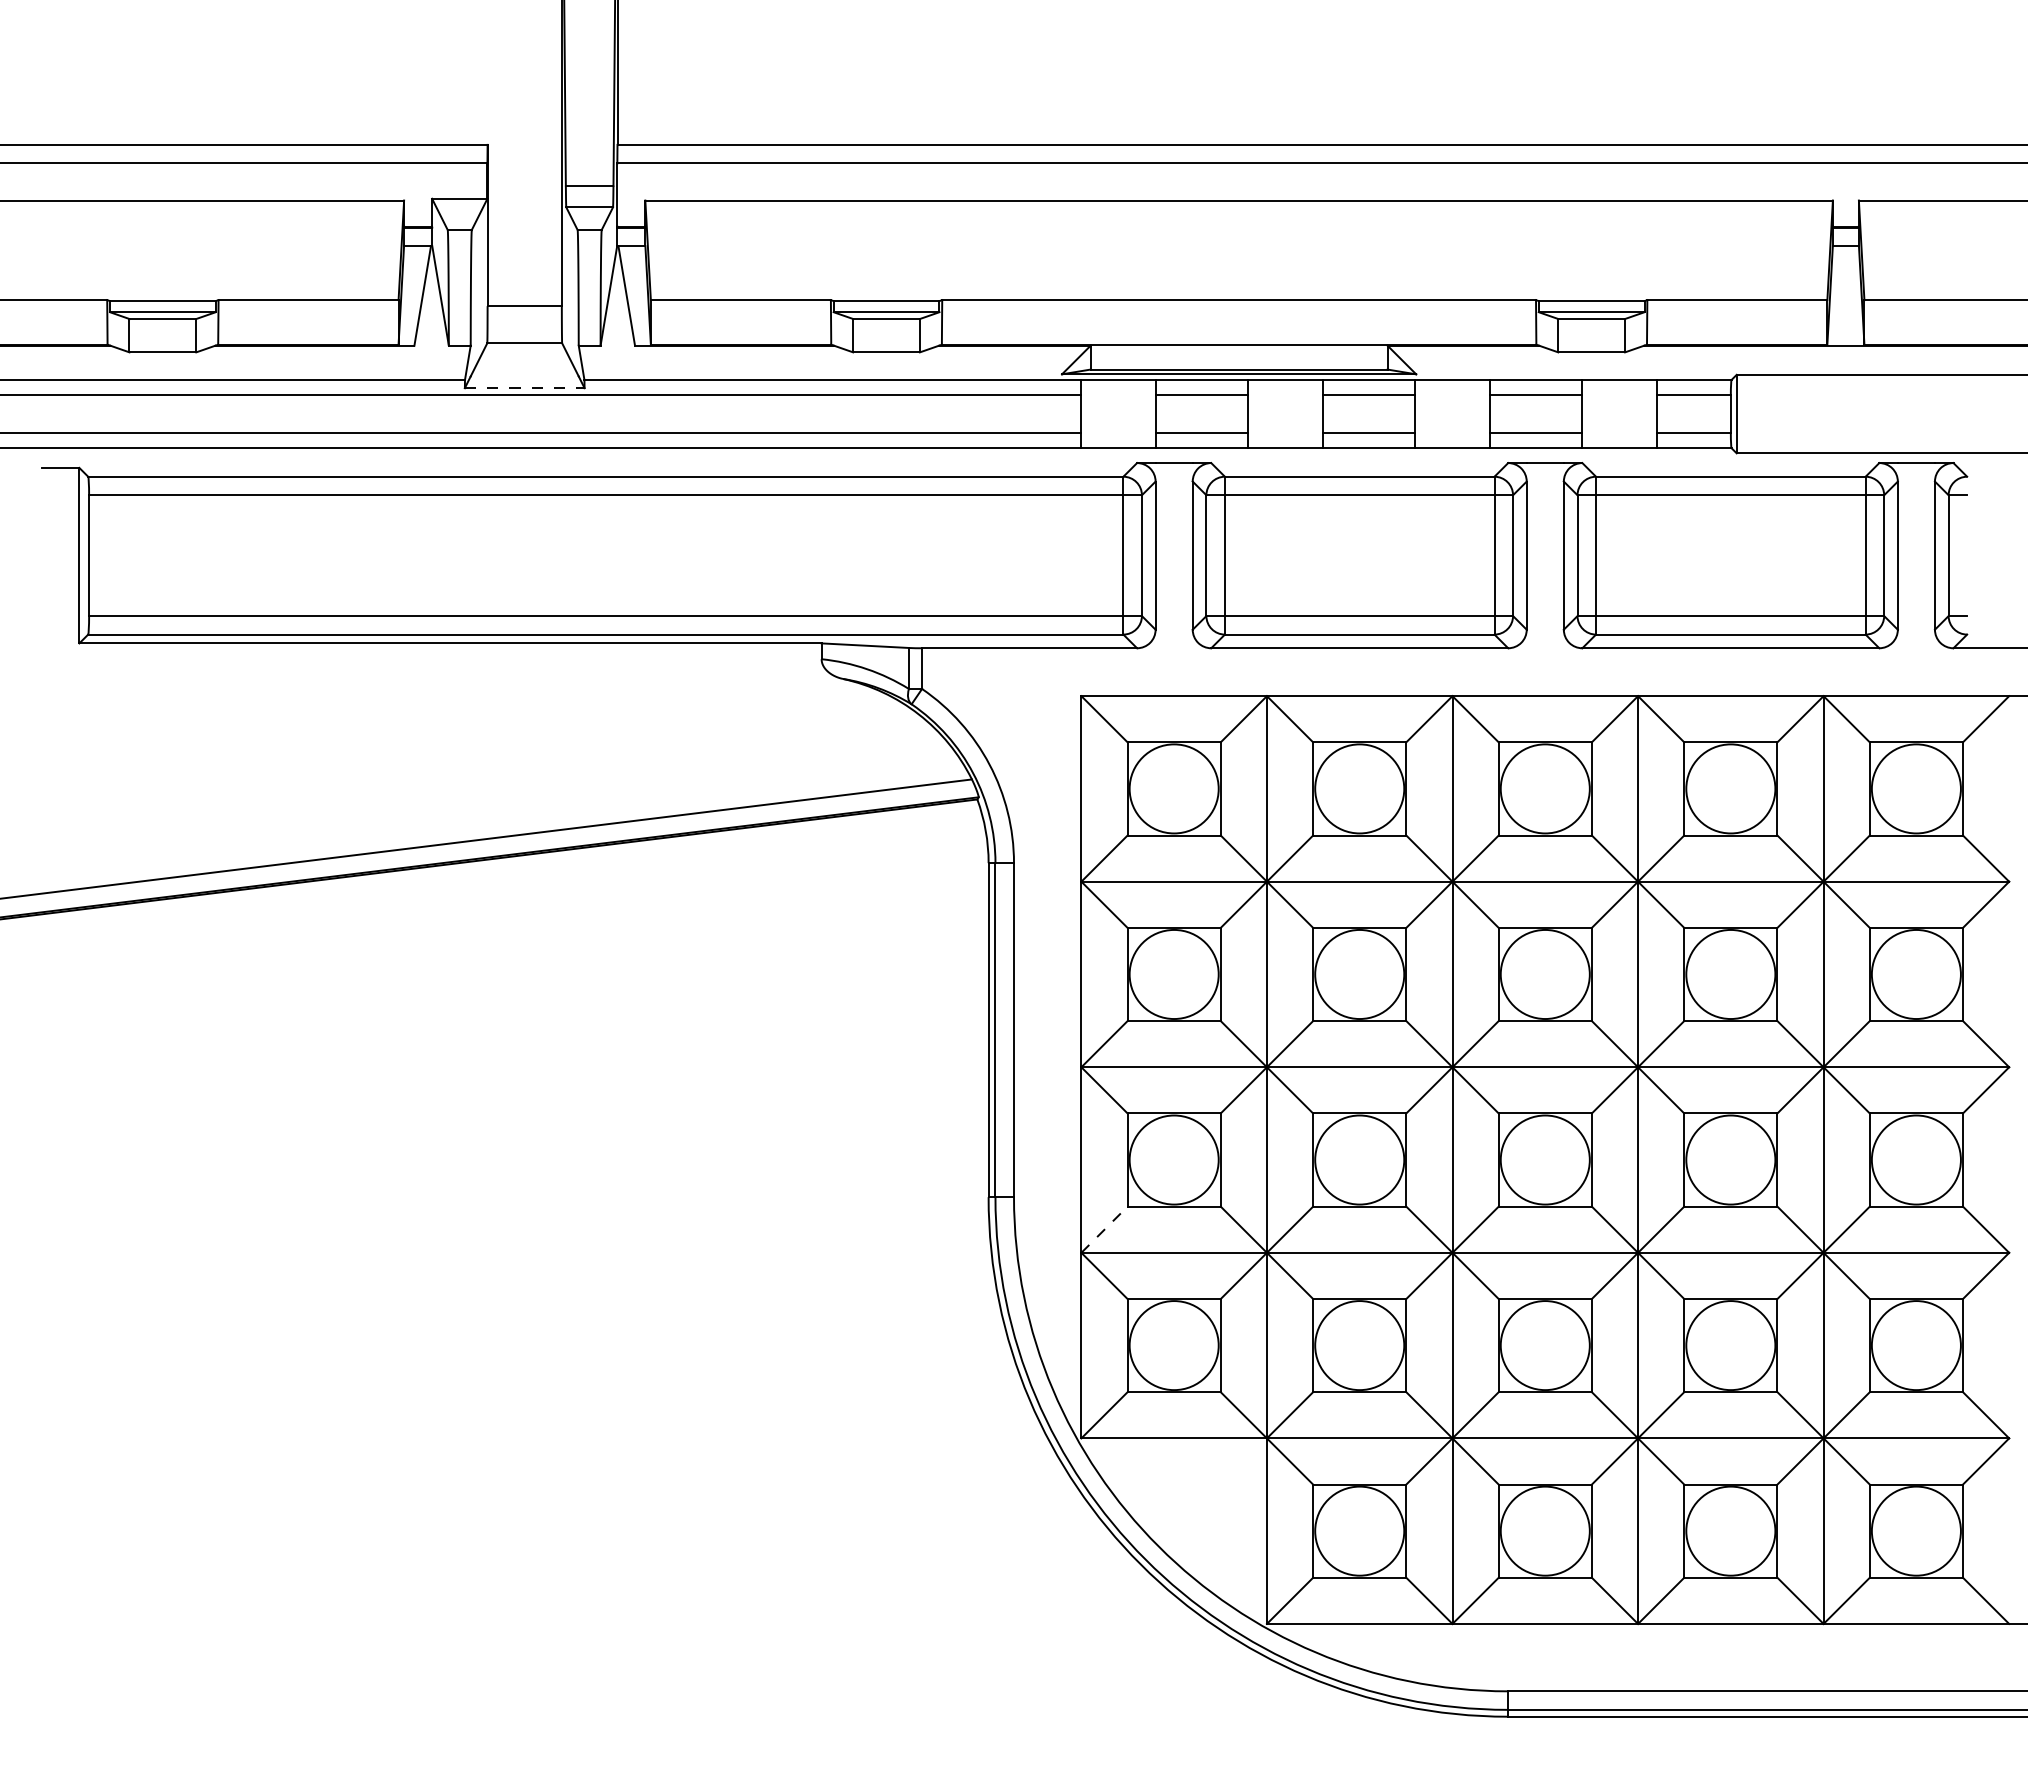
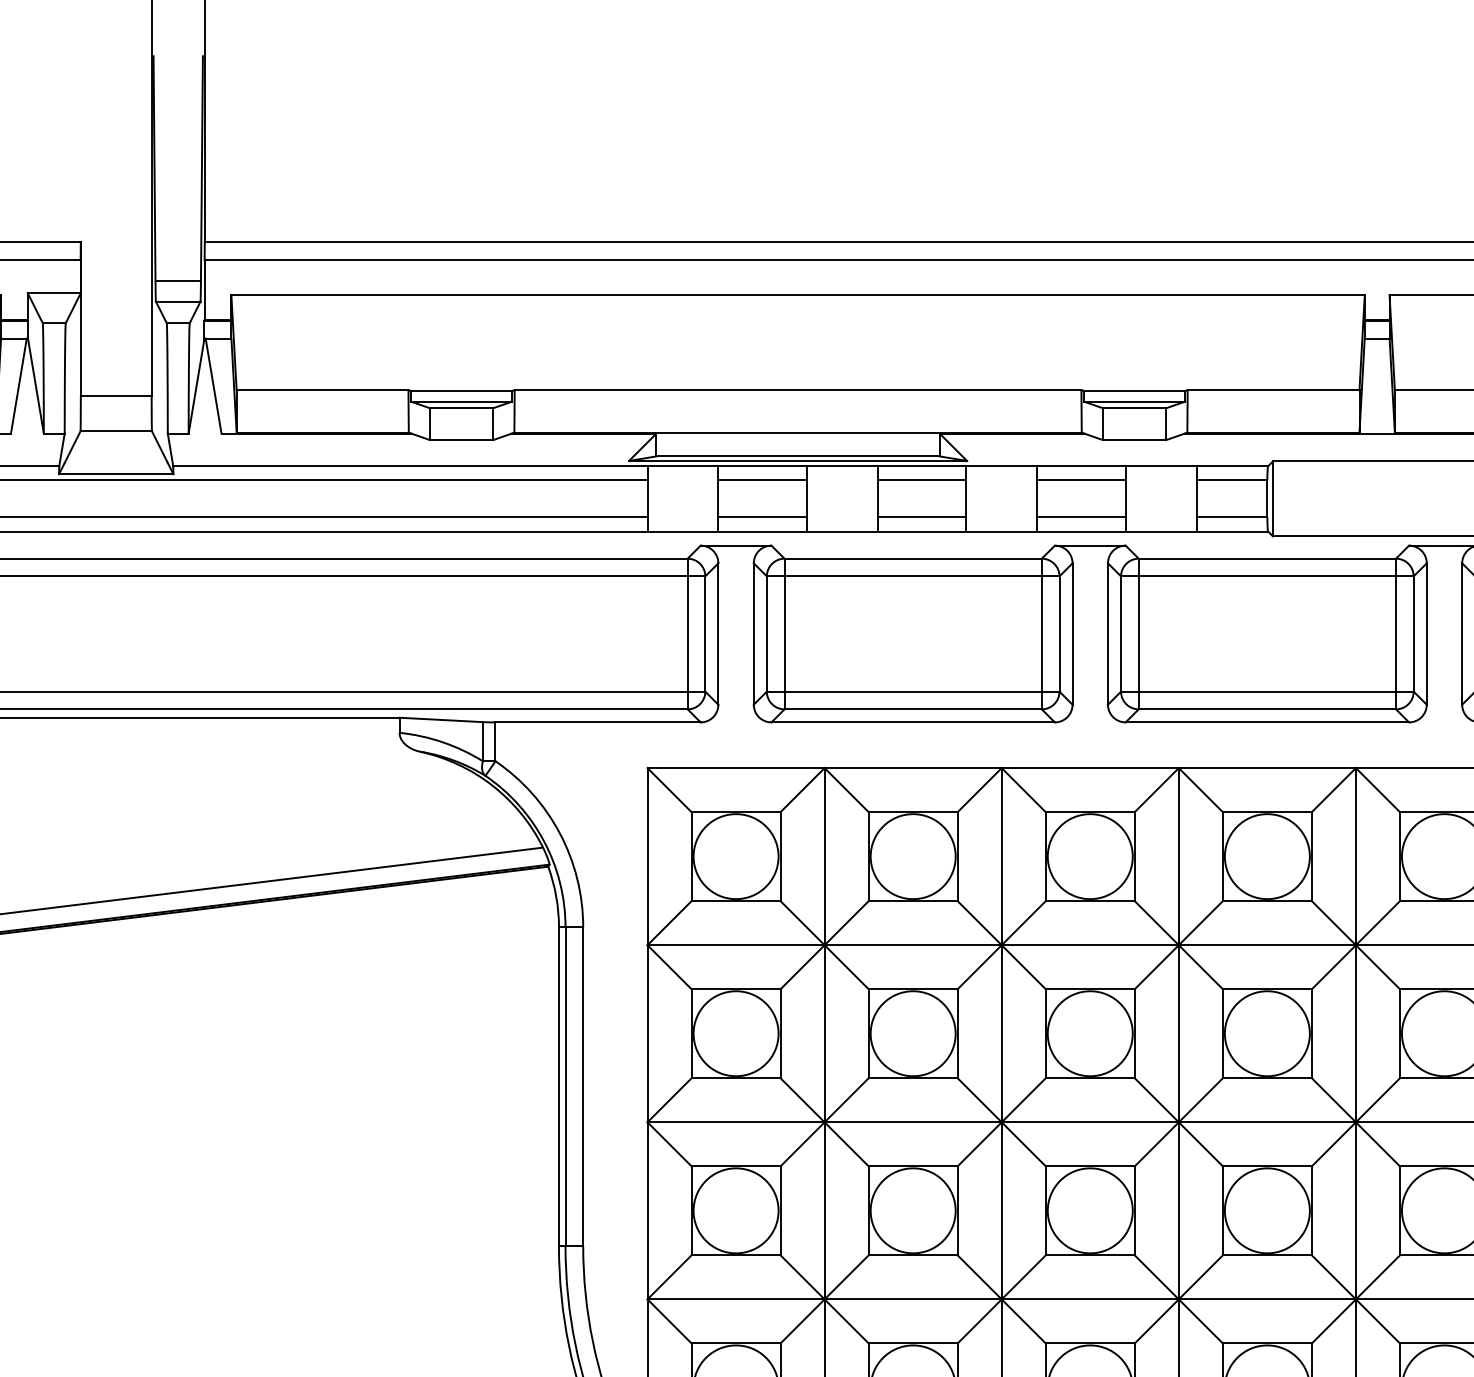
line: (524, 388) -> (116, 474), dashed -> solid
line: (1104, 1229) -> (669, 1277), dashed -> solid

